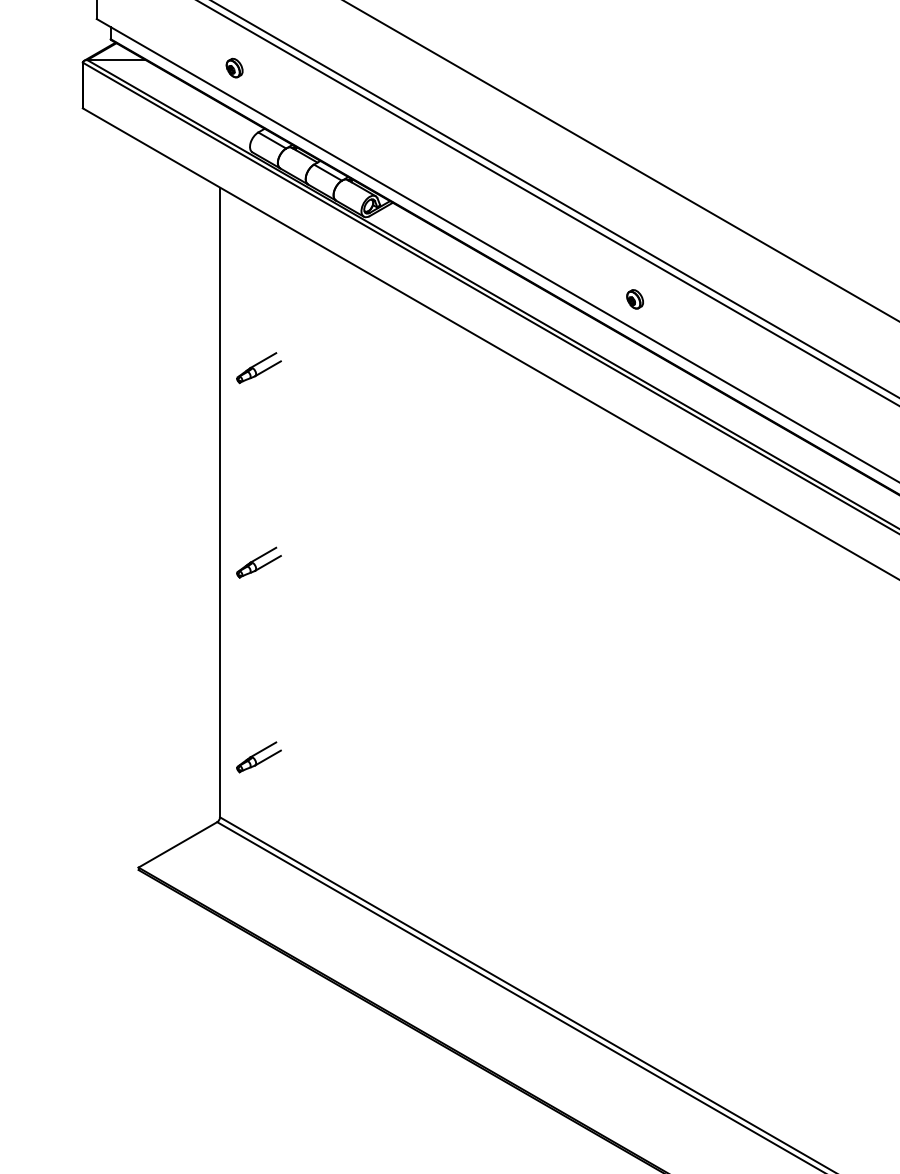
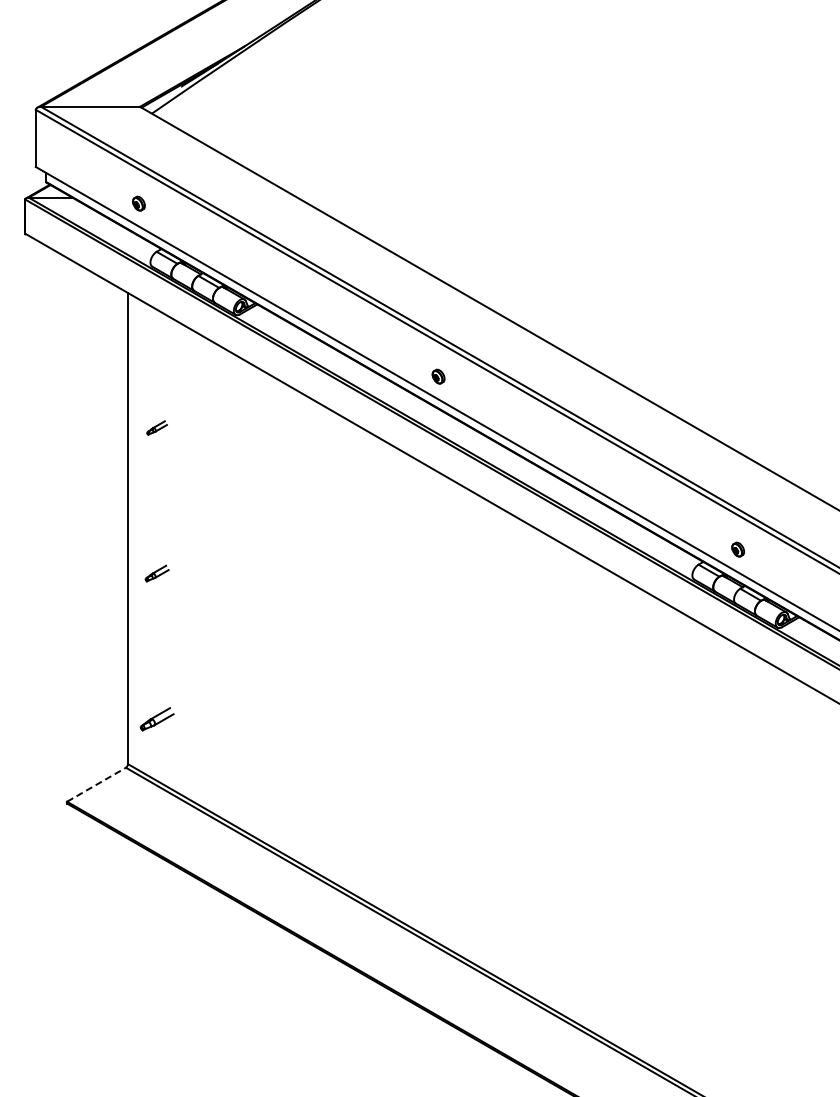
part: (258, 367) -> (156, 427), size x0.6
part: (258, 562) -> (156, 573), size x0.7
line: (177, 844) -> (96, 784), solid -> dashed

